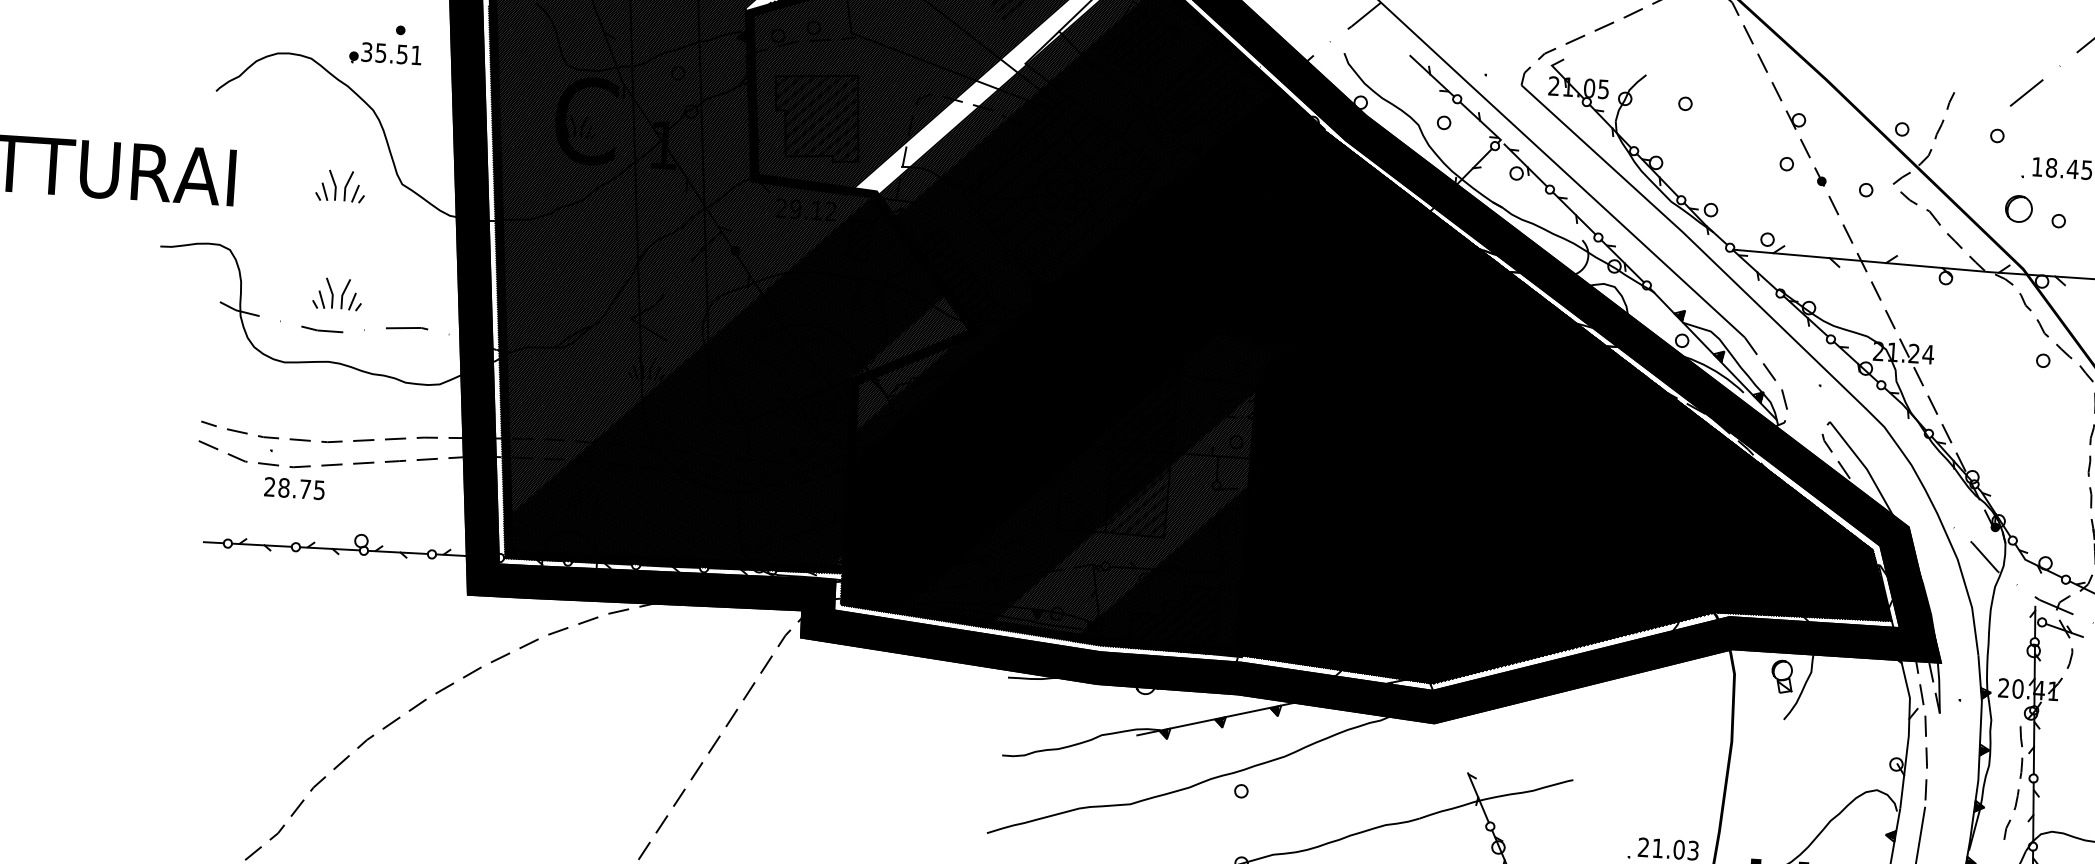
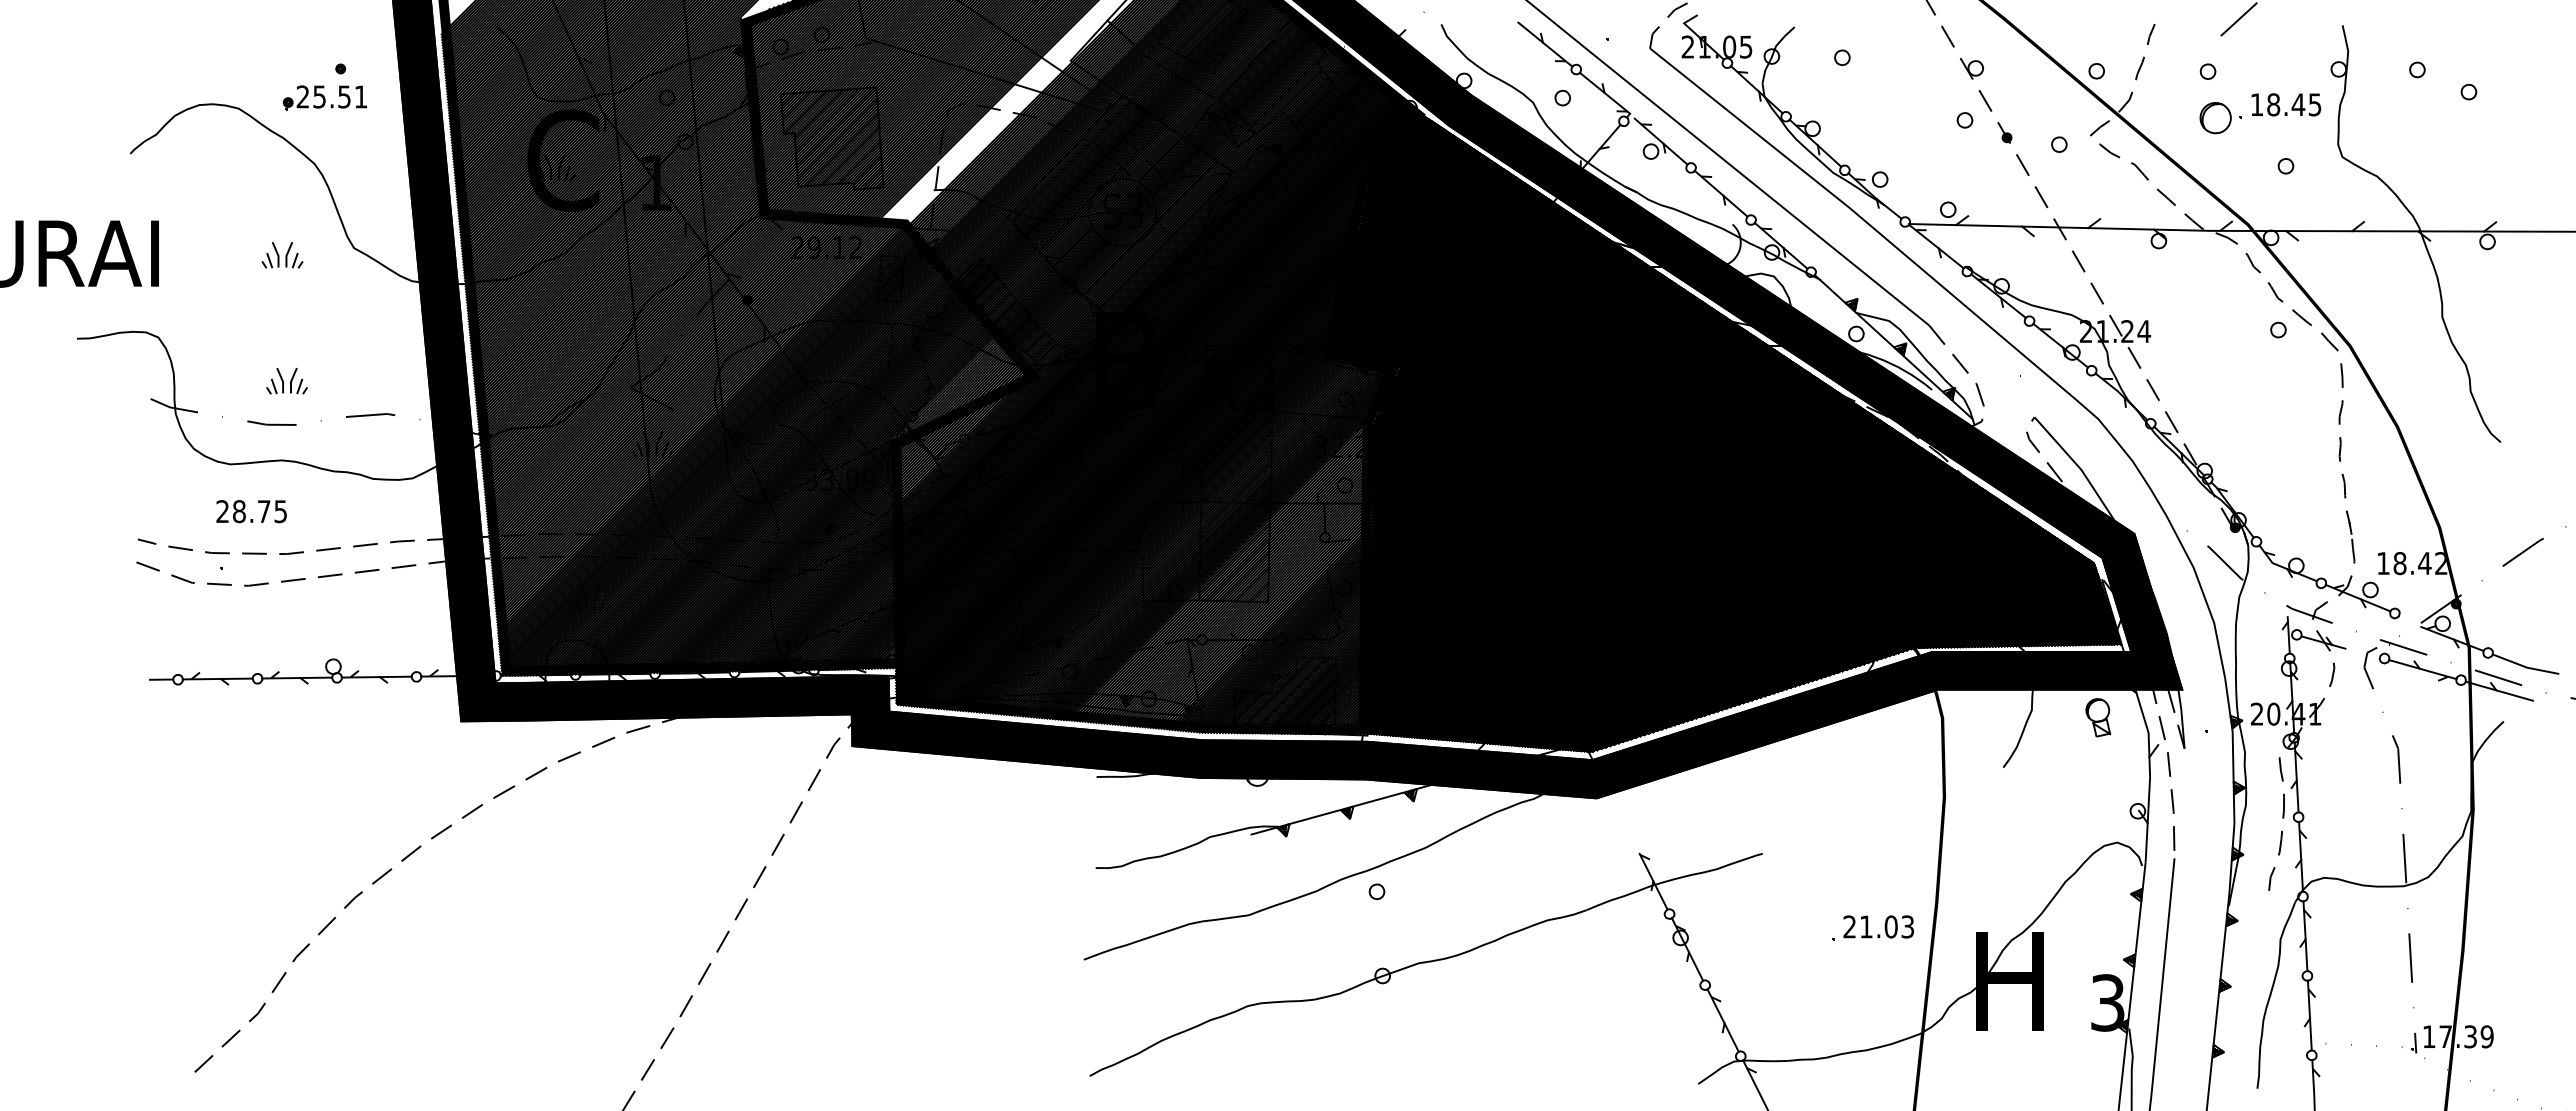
text: (366, 51) -> (302, 96), 35.51 -> 25.51
part: (340, 186) -> (282, 255), size x0.71
part: (2018, 209) -> (2215, 118), moved
part: (337, 294) -> (286, 381), size x0.71
text: (294, 488) -> (251, 511), moved
part: (1782, 676) -> (2098, 717), moved

